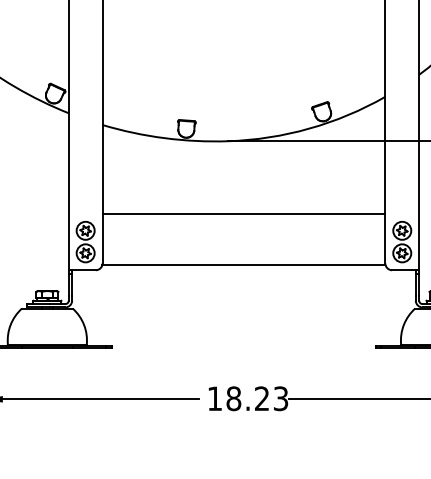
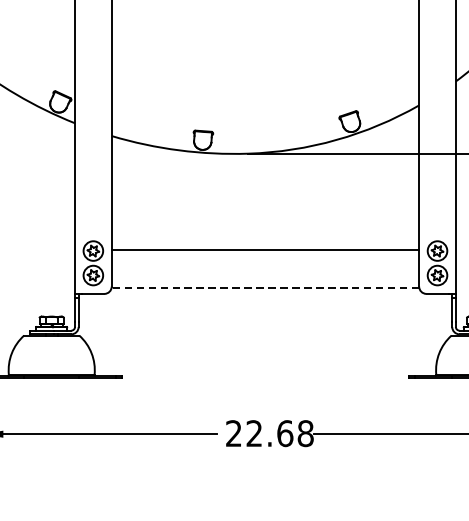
line: (243, 213) -> (264, 249), moved
line: (243, 264) -> (264, 287), solid -> dashed
text: (247, 398) -> (269, 433), 18.23 -> 22.68

